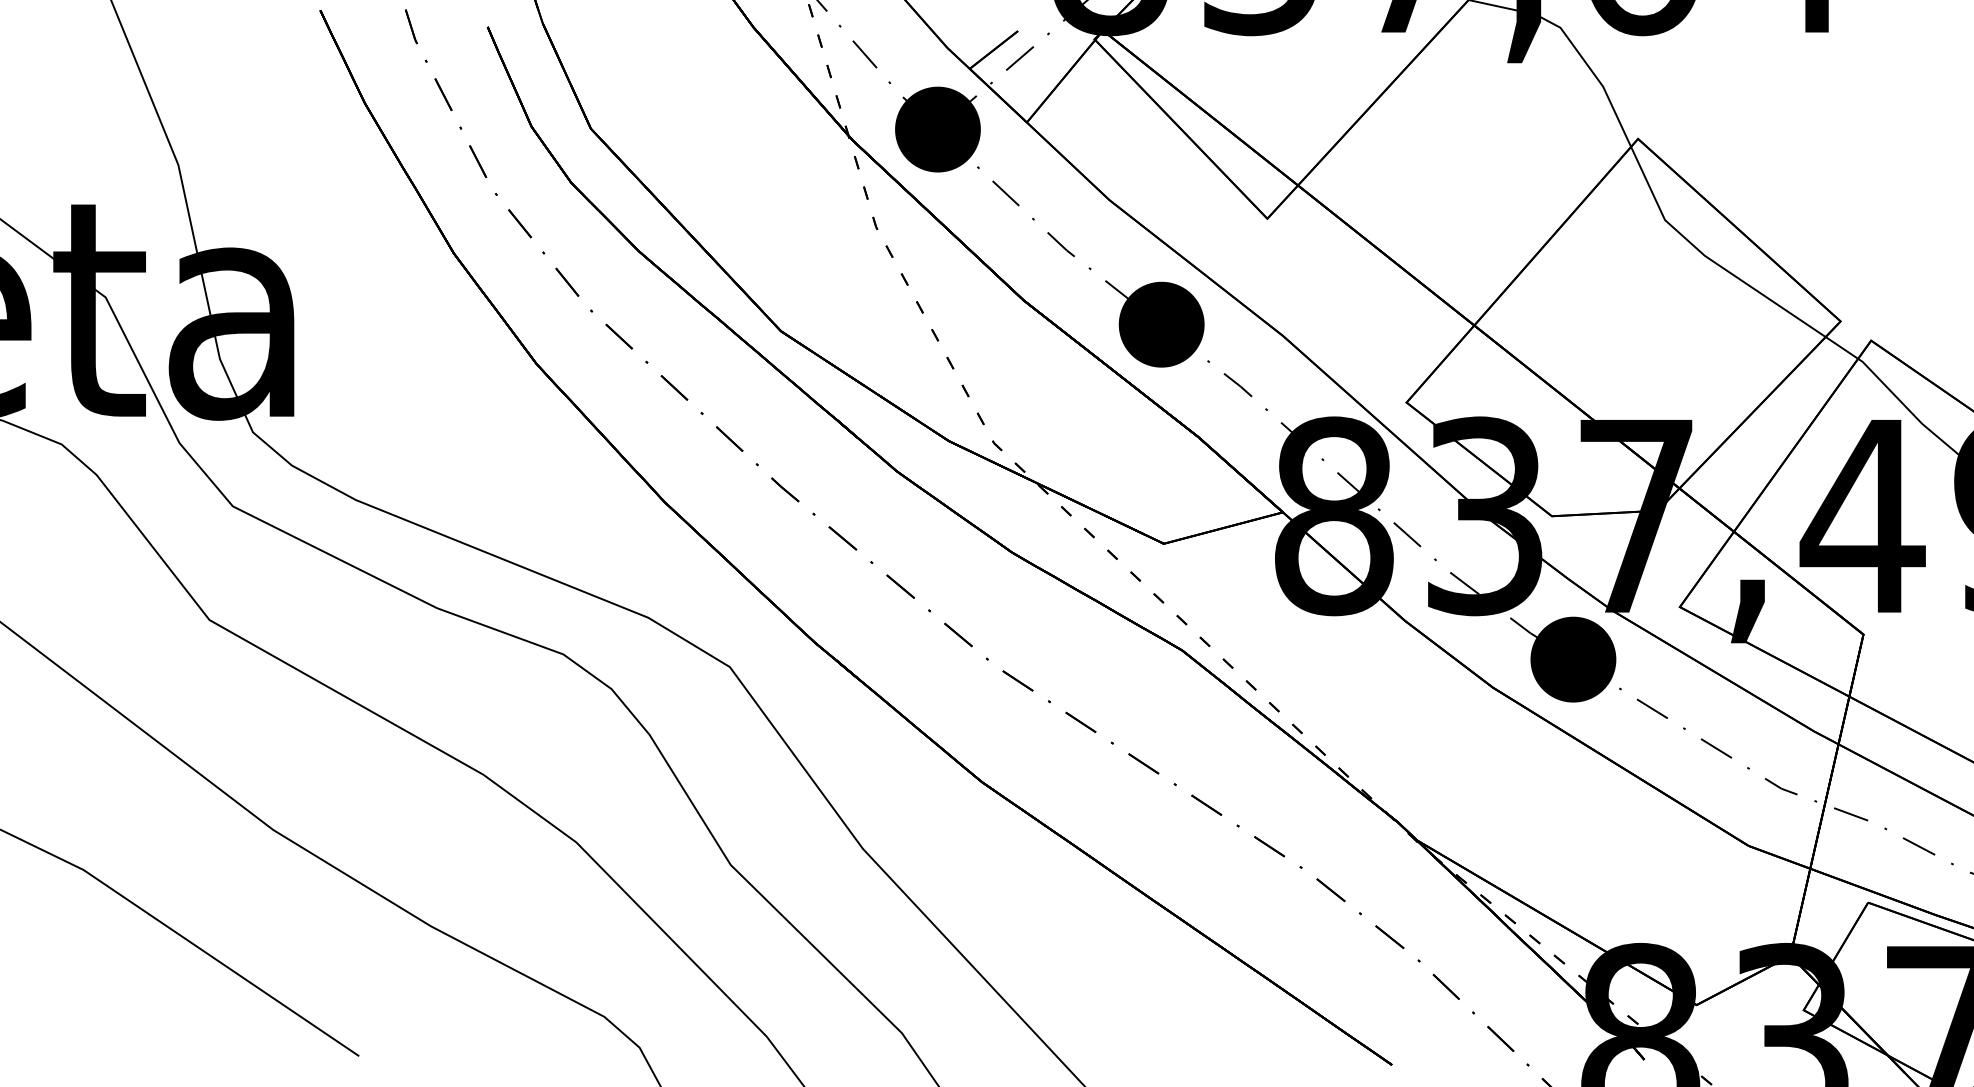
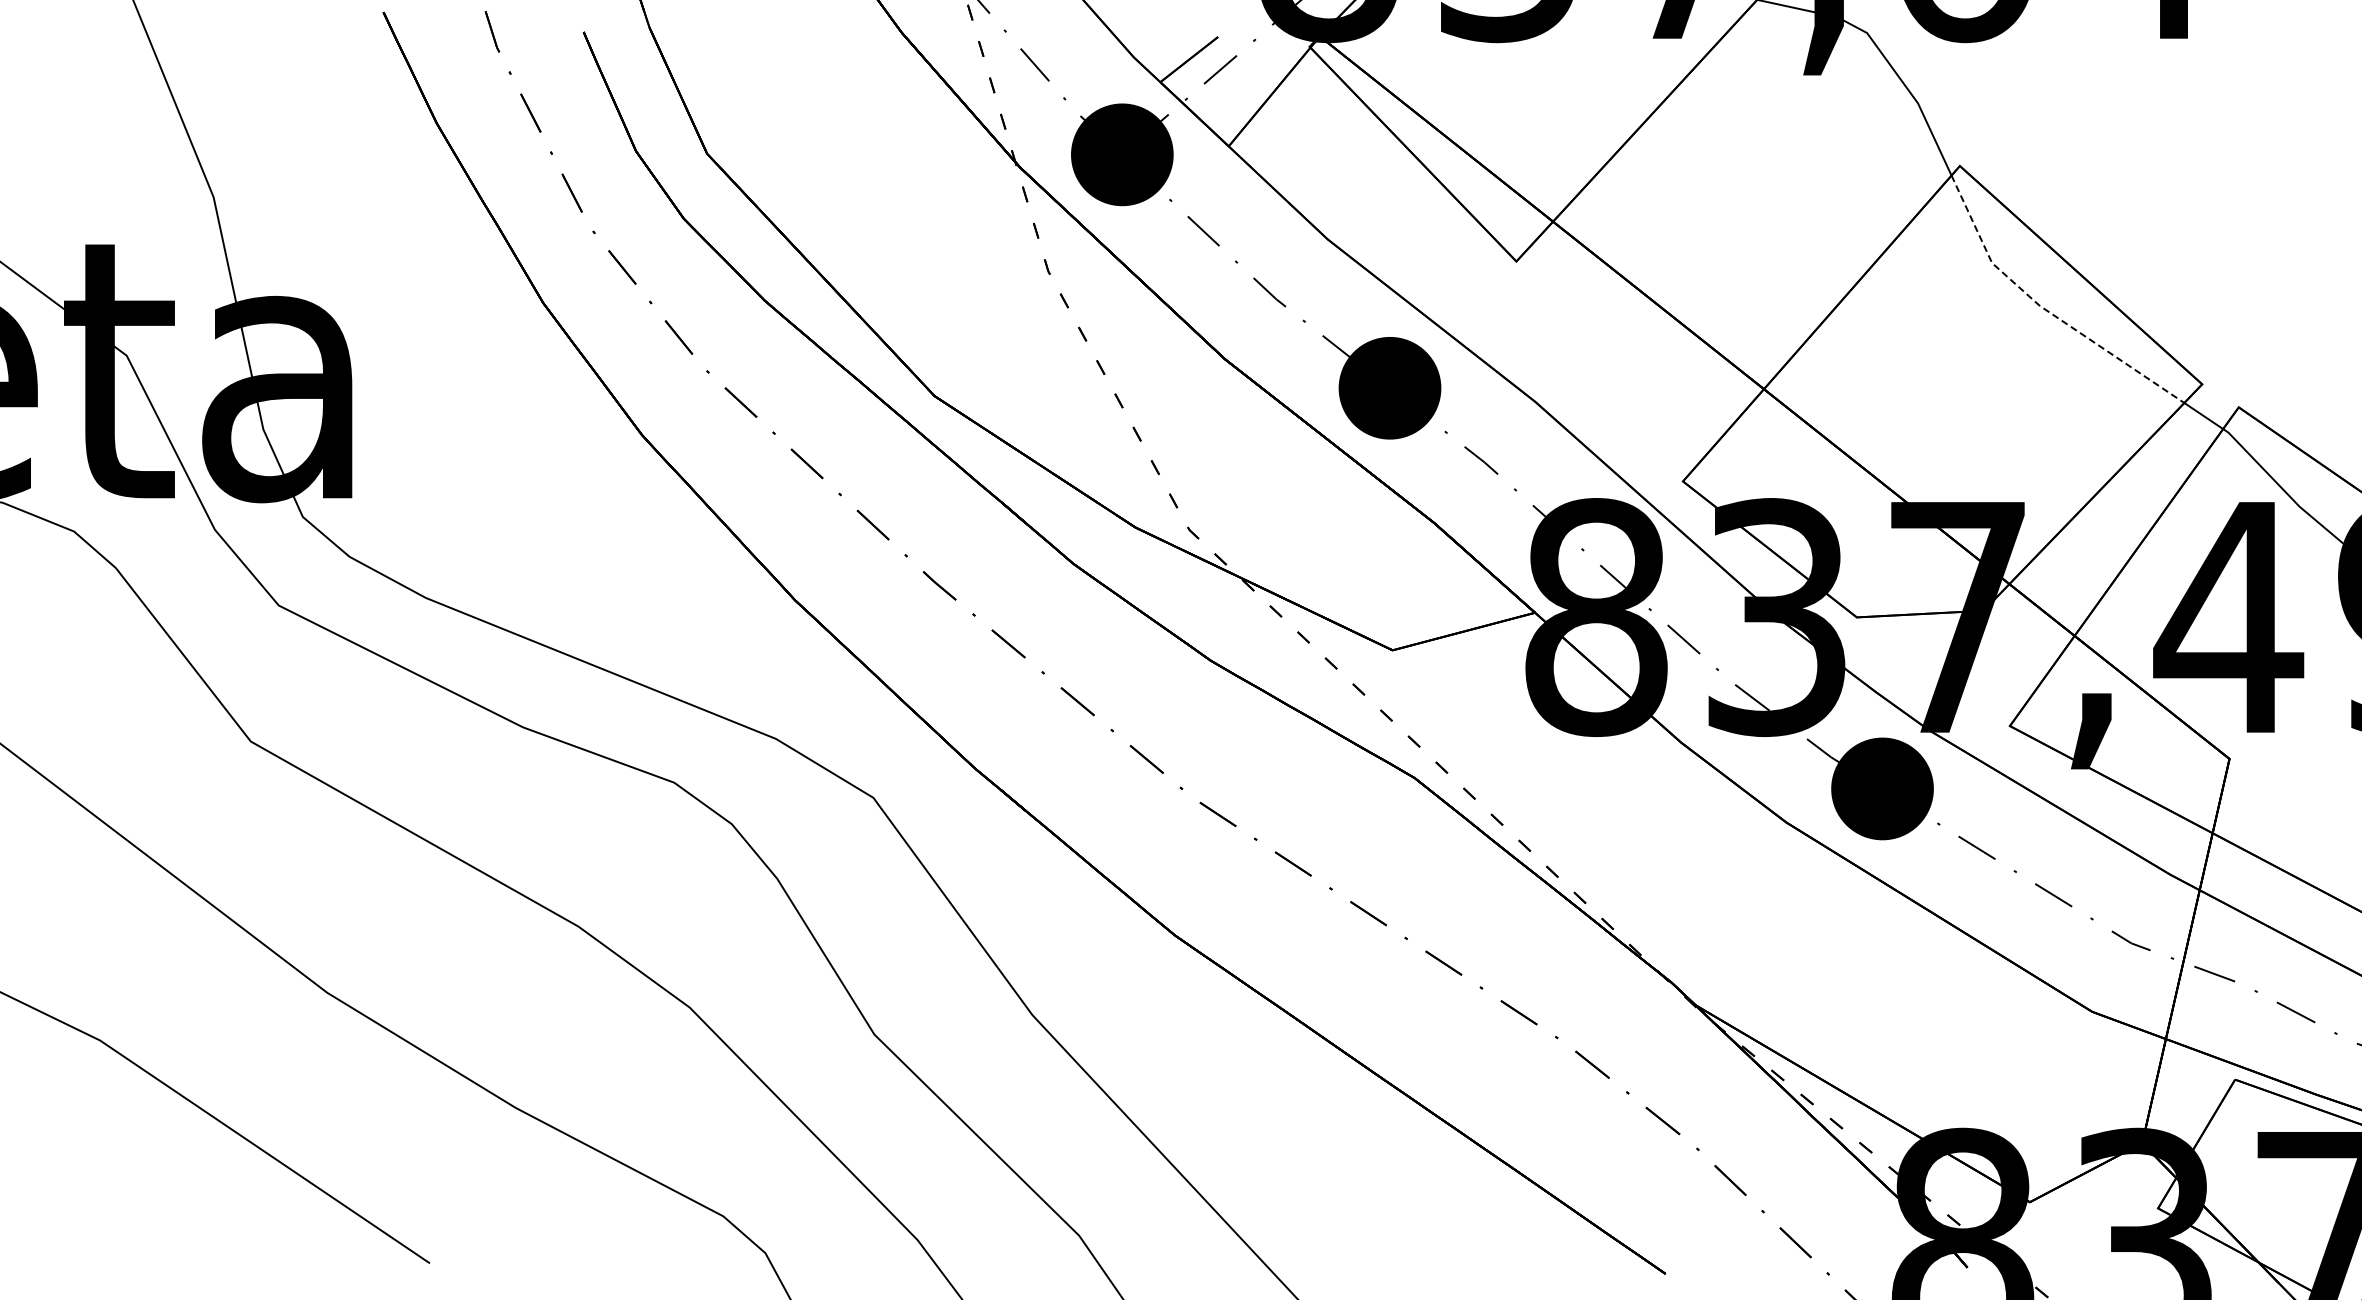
line: (1708, 258) -> (2044, 309), solid -> dashed

